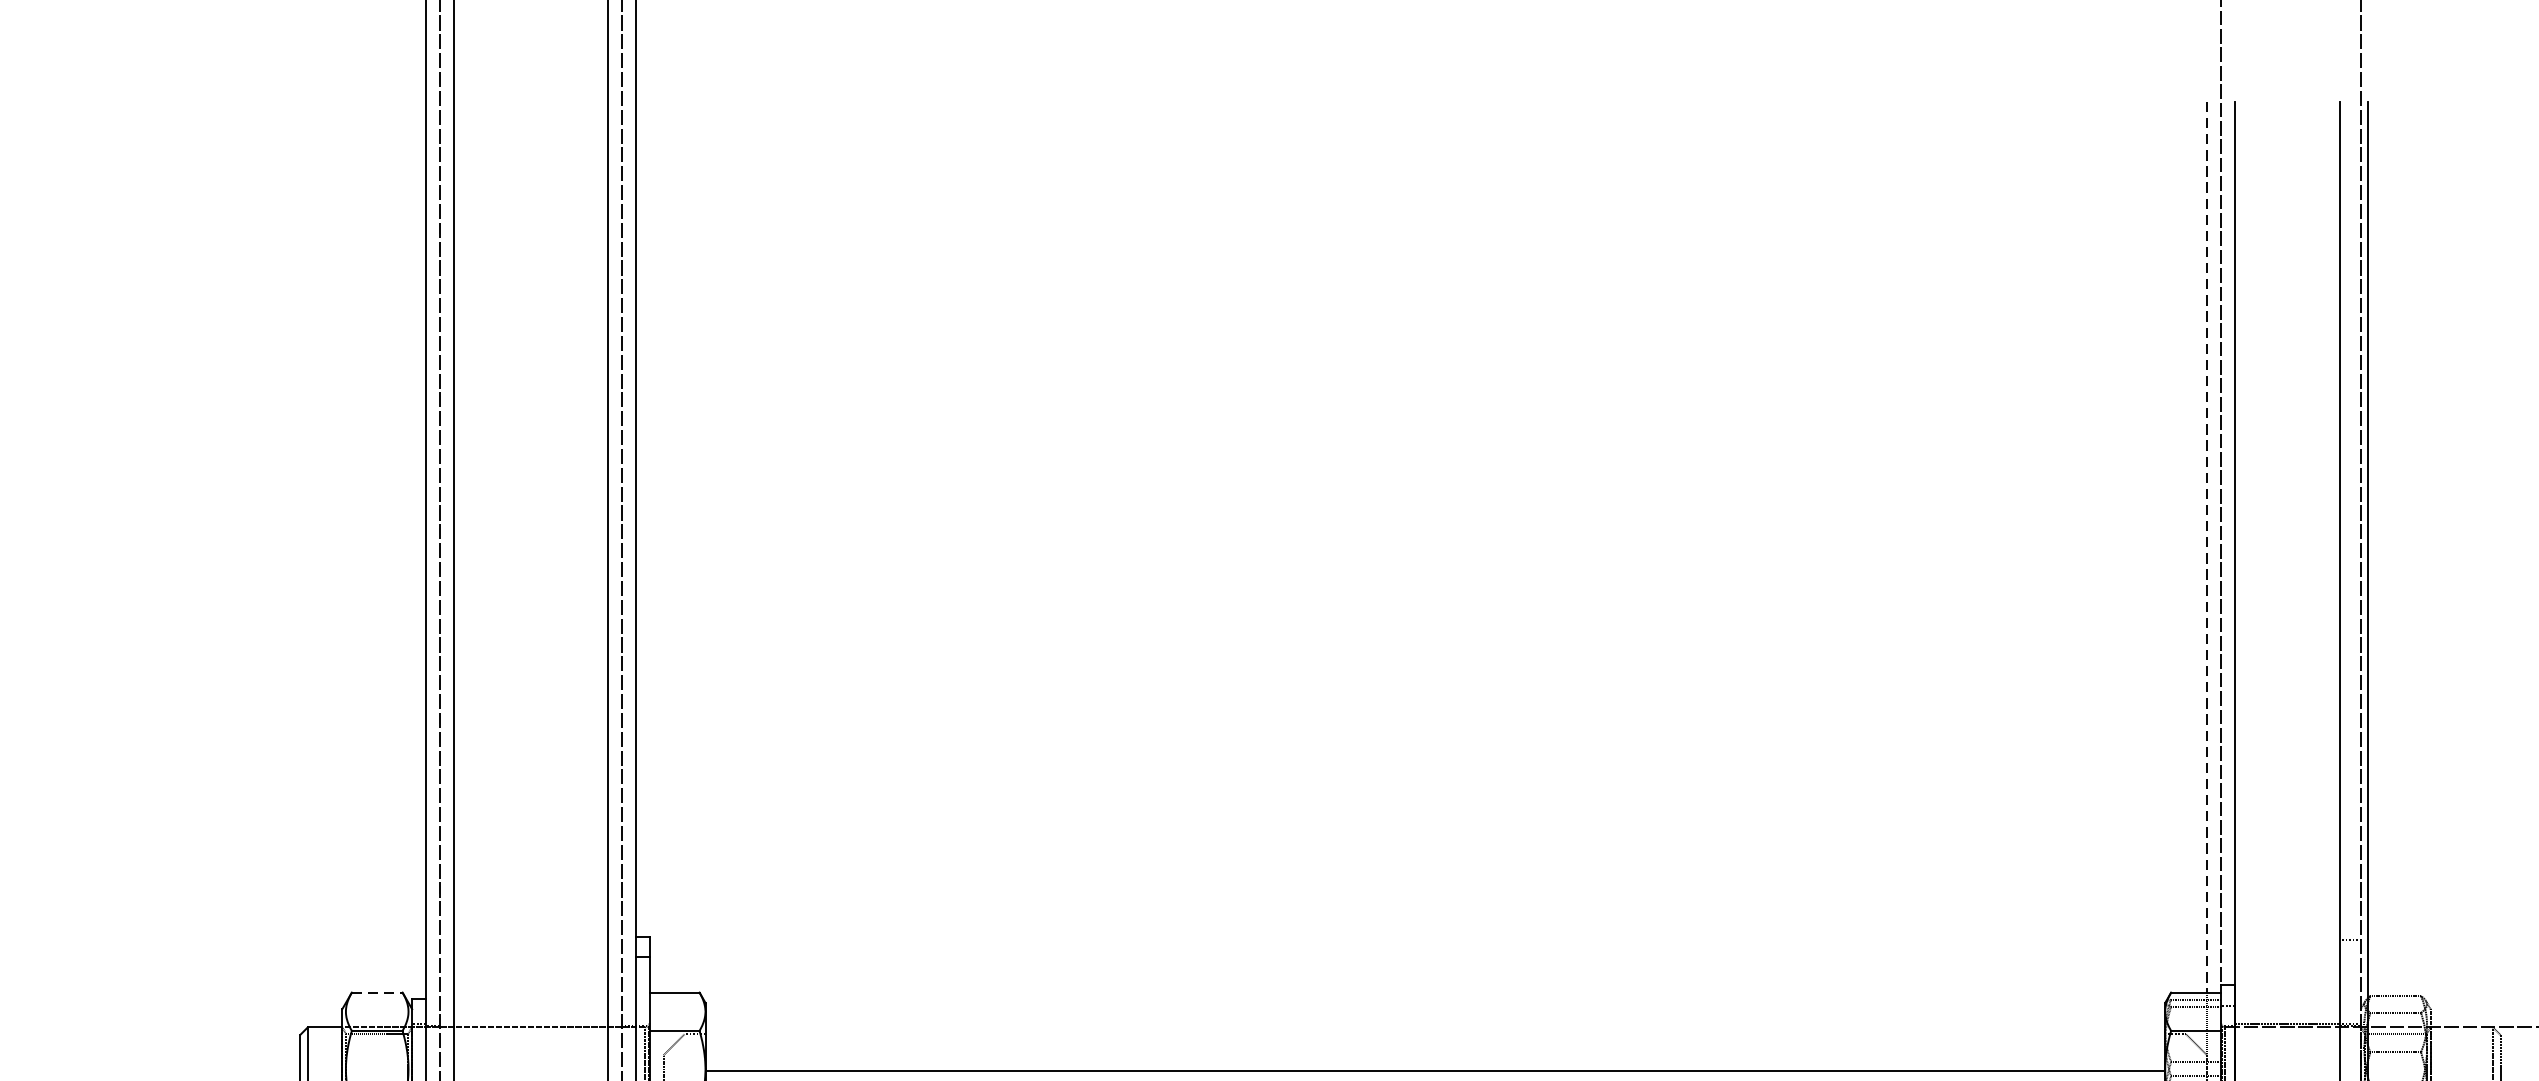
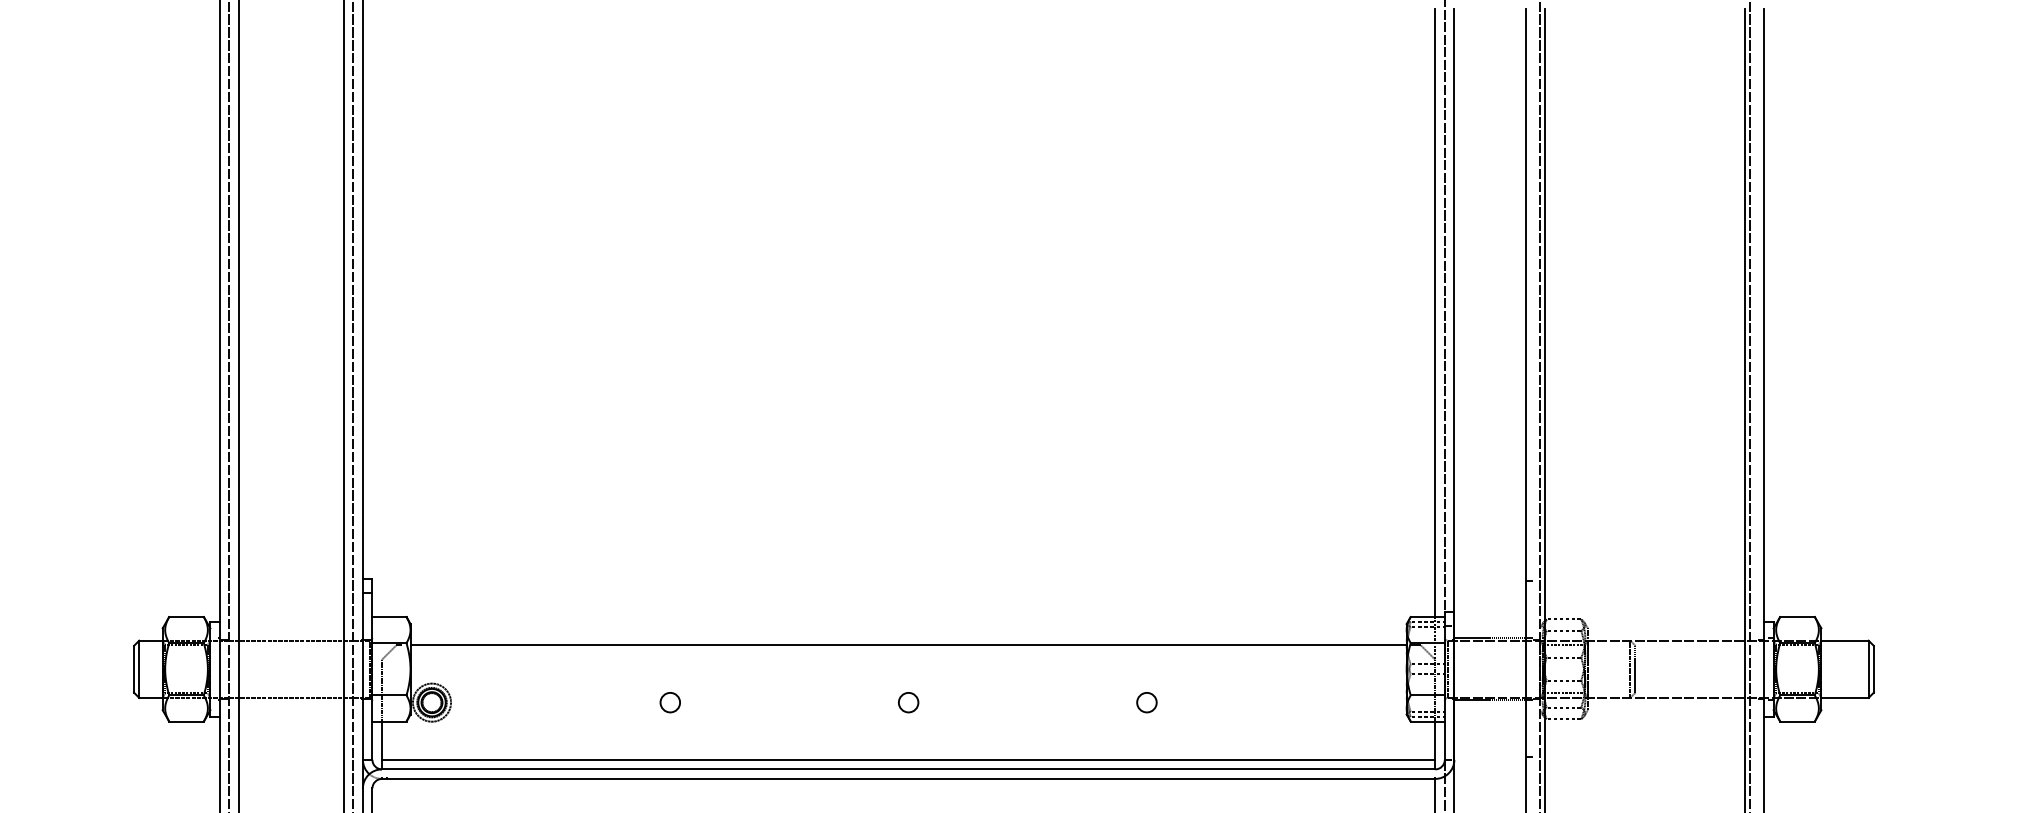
line: (2207, 547) -> (1435, 313), dashed -> solid
line: (378, 993) -> (187, 617), dashed -> solid
line: (1435, 1071) -> (908, 645), moved

